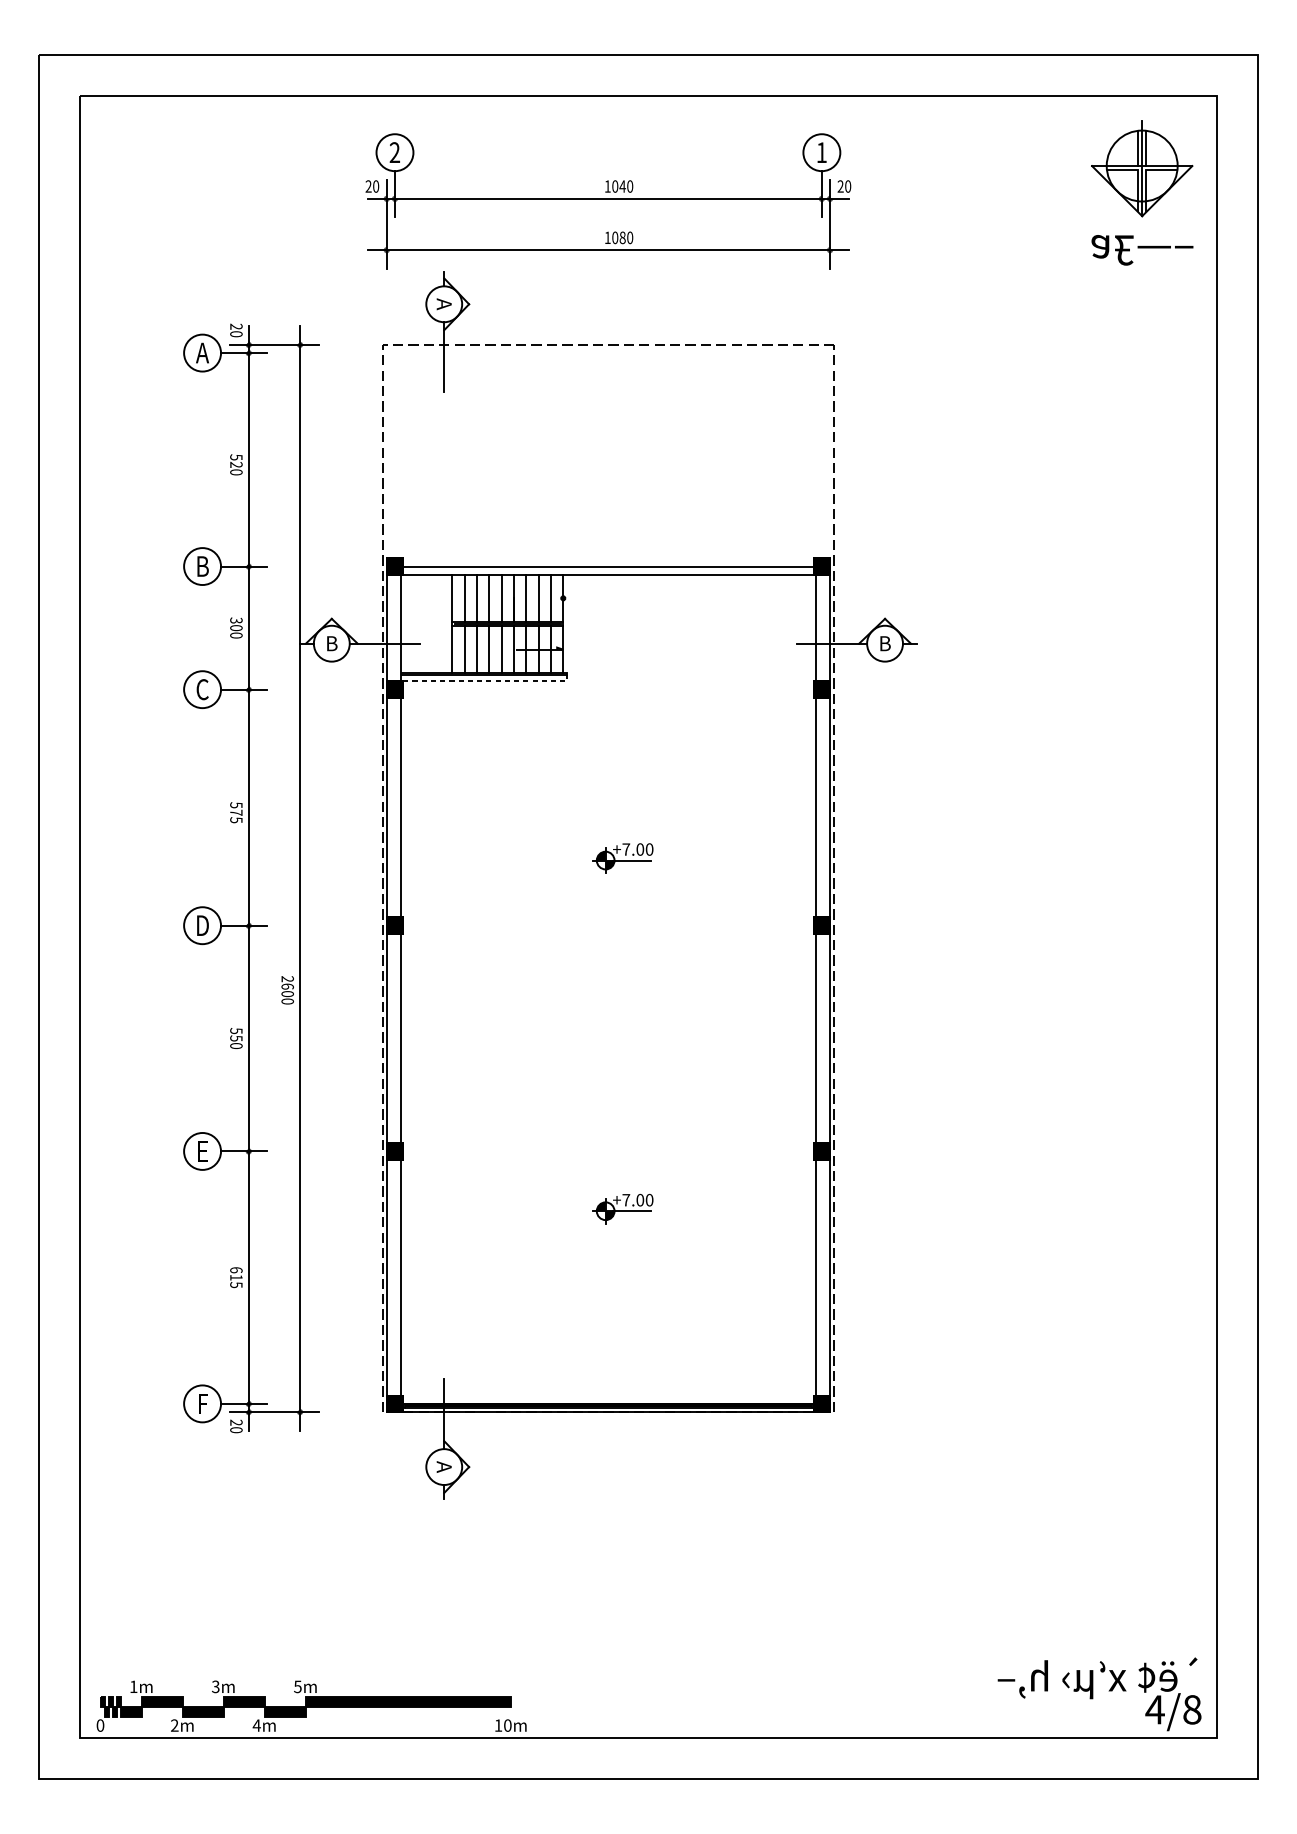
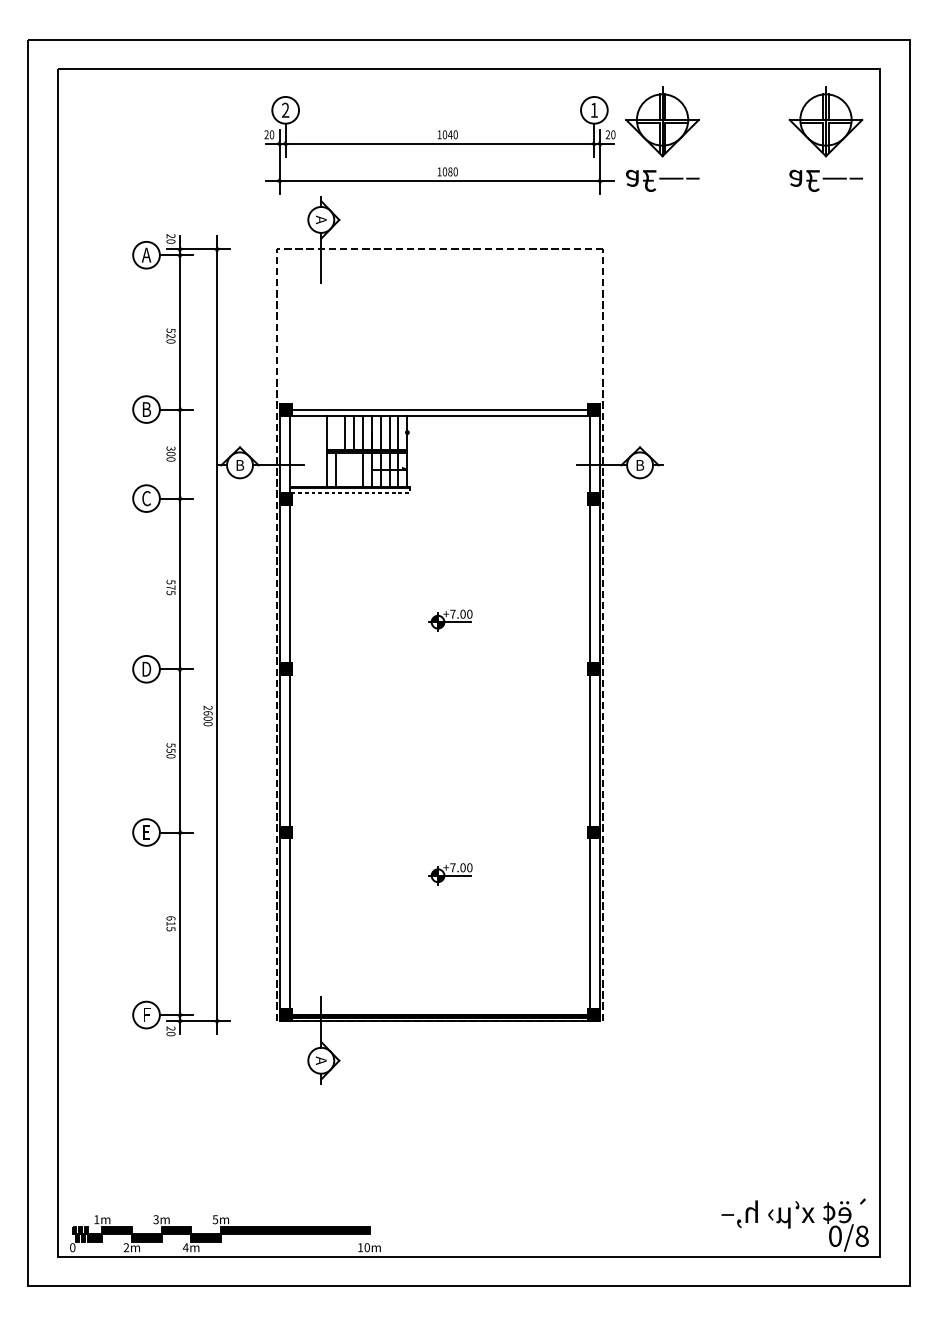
part: (916, 192) -> (662, 139), added
line: (464, 597) -> (335, 431), removed
line: (477, 649) -> (345, 469), removed
line: (489, 649) -> (354, 469), removed
text: (1154, 1709) -> (834, 1236), 4/8 -> 0/8

